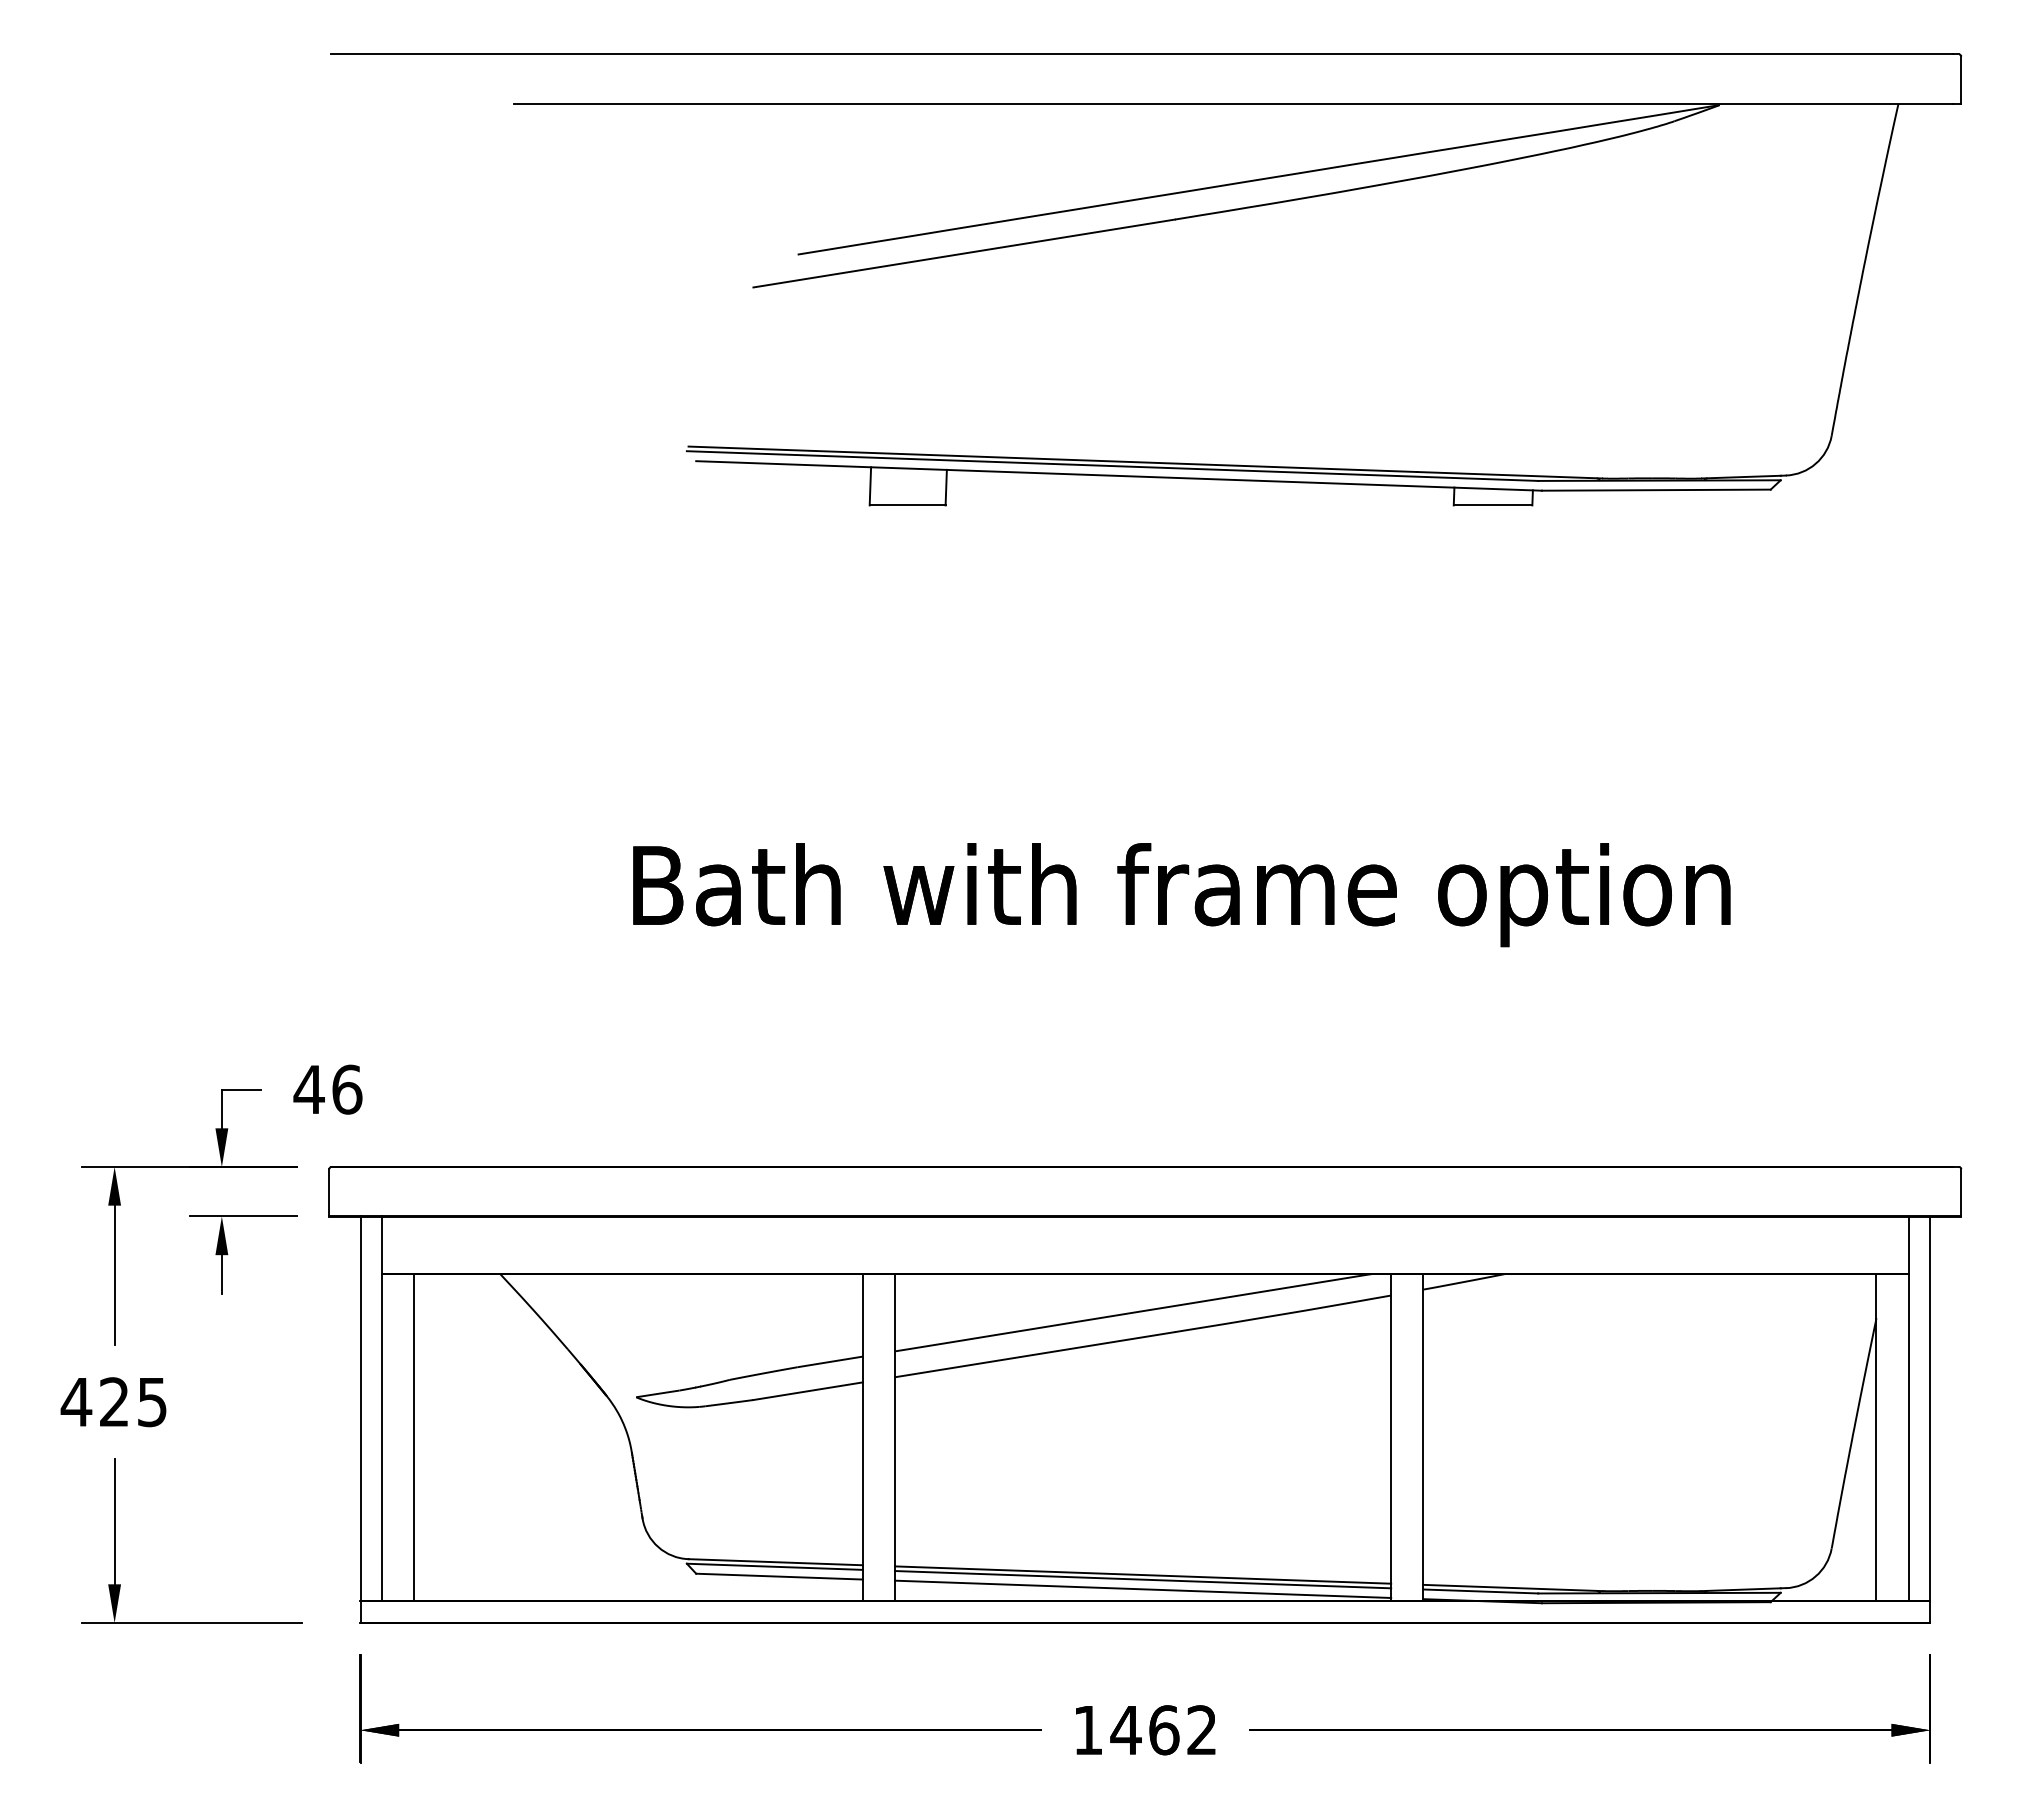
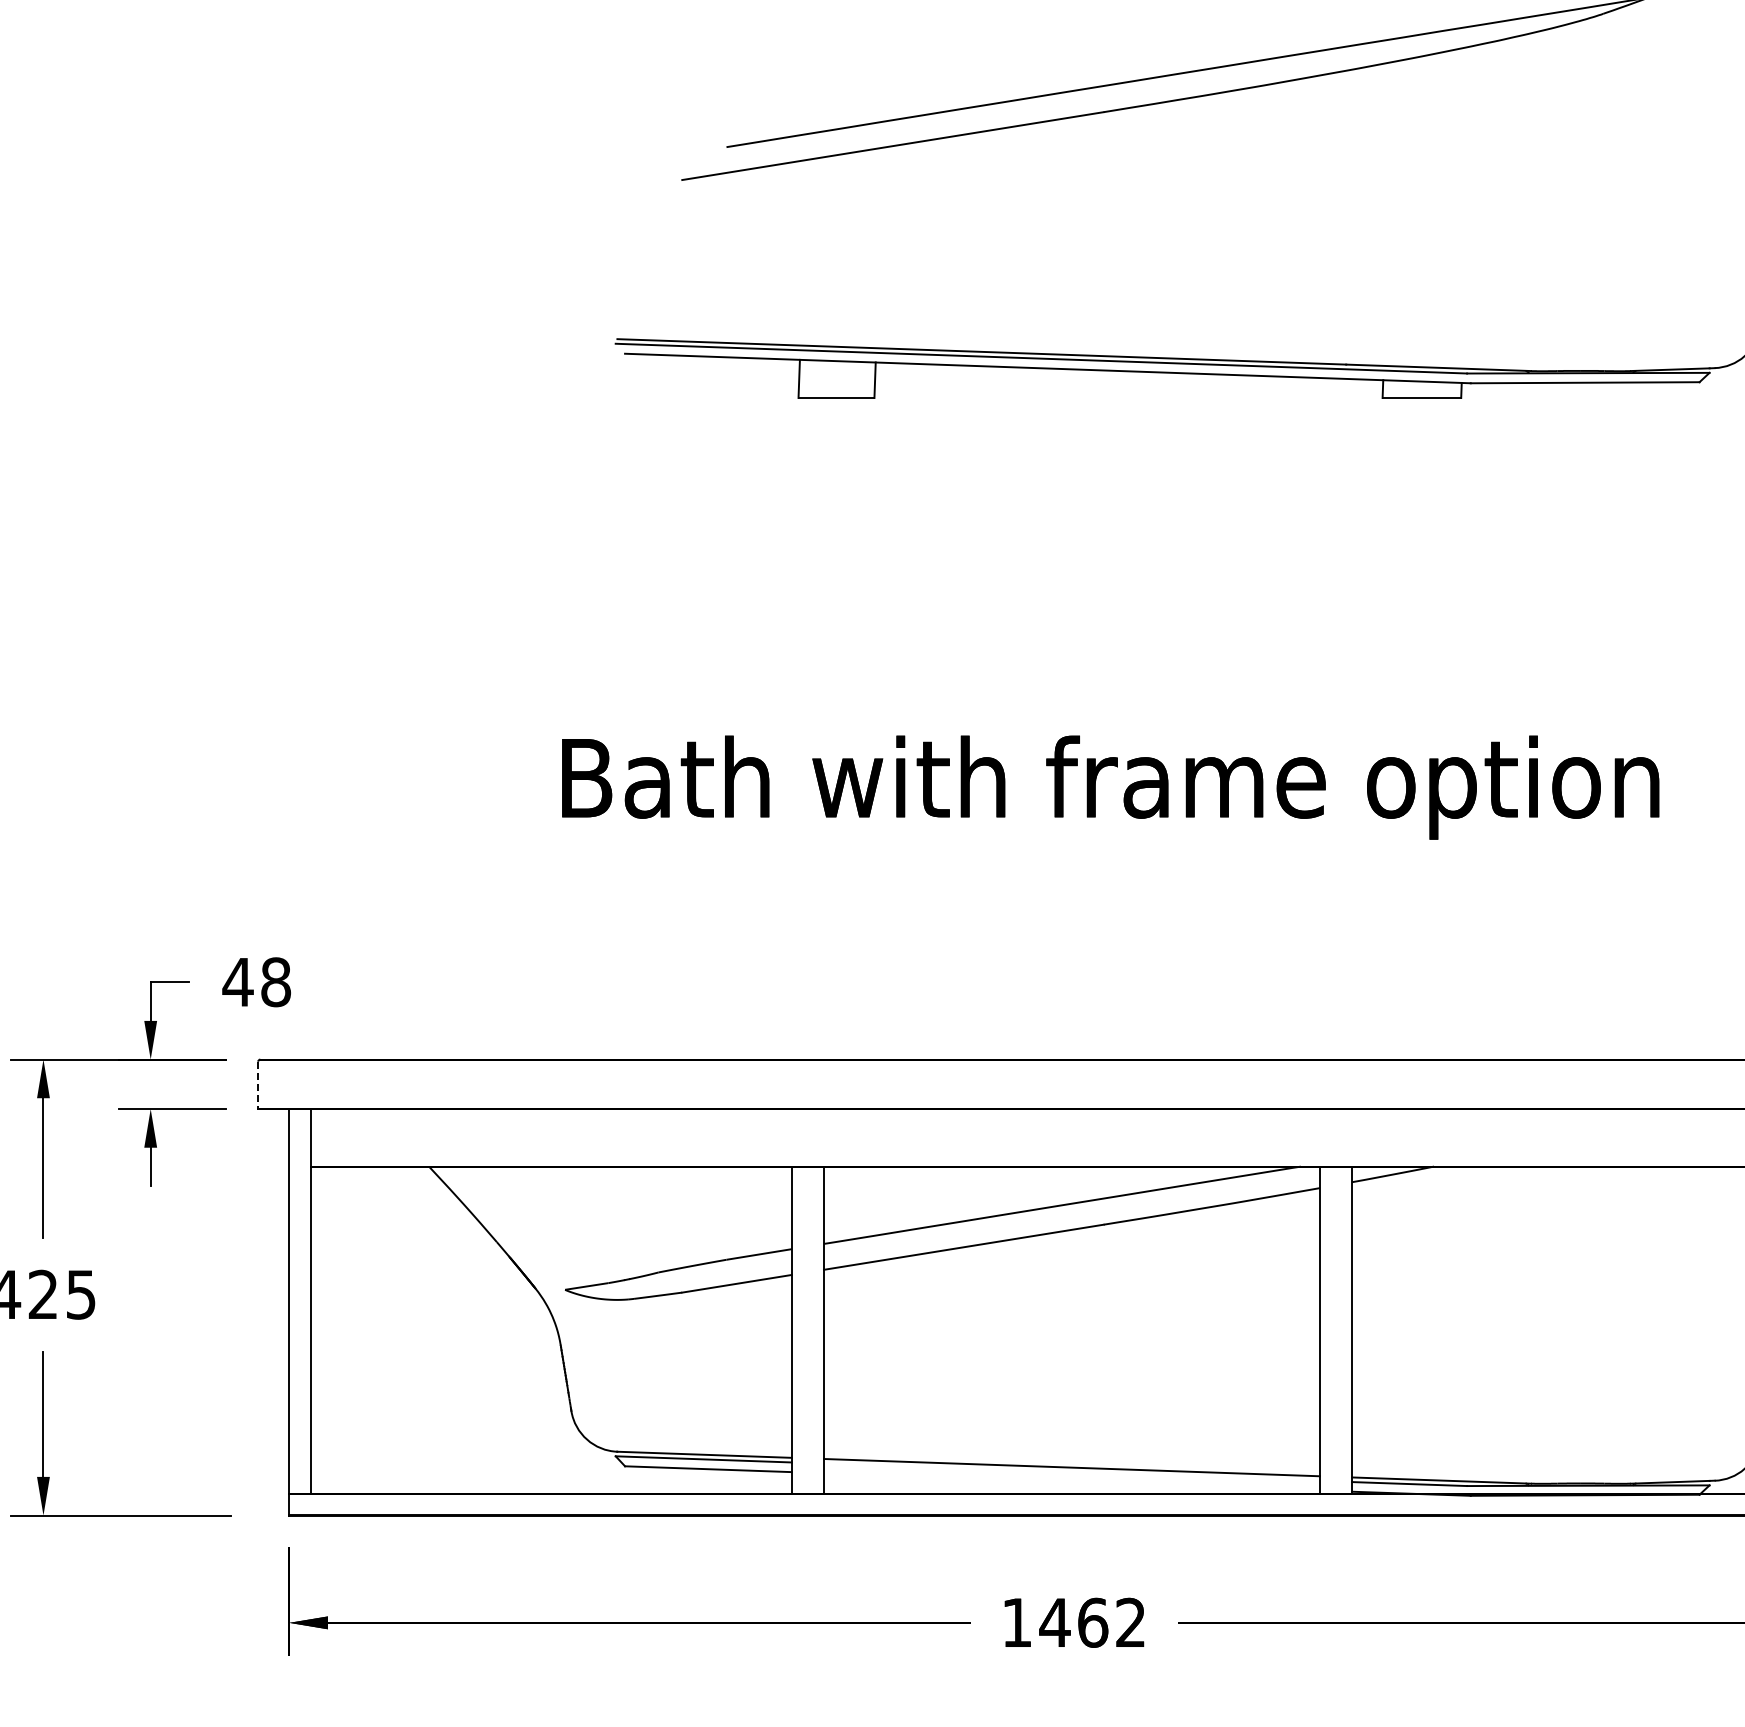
text: (347, 1089) -> (276, 982), 46 -> 48
line: (329, 1192) -> (258, 1085), solid -> dashed
line: (414, 1437) -> (343, 1330), removed
line: (1143, 1579) -> (1072, 1472), removed
line: (1143, 1588) -> (1072, 1481), removed

